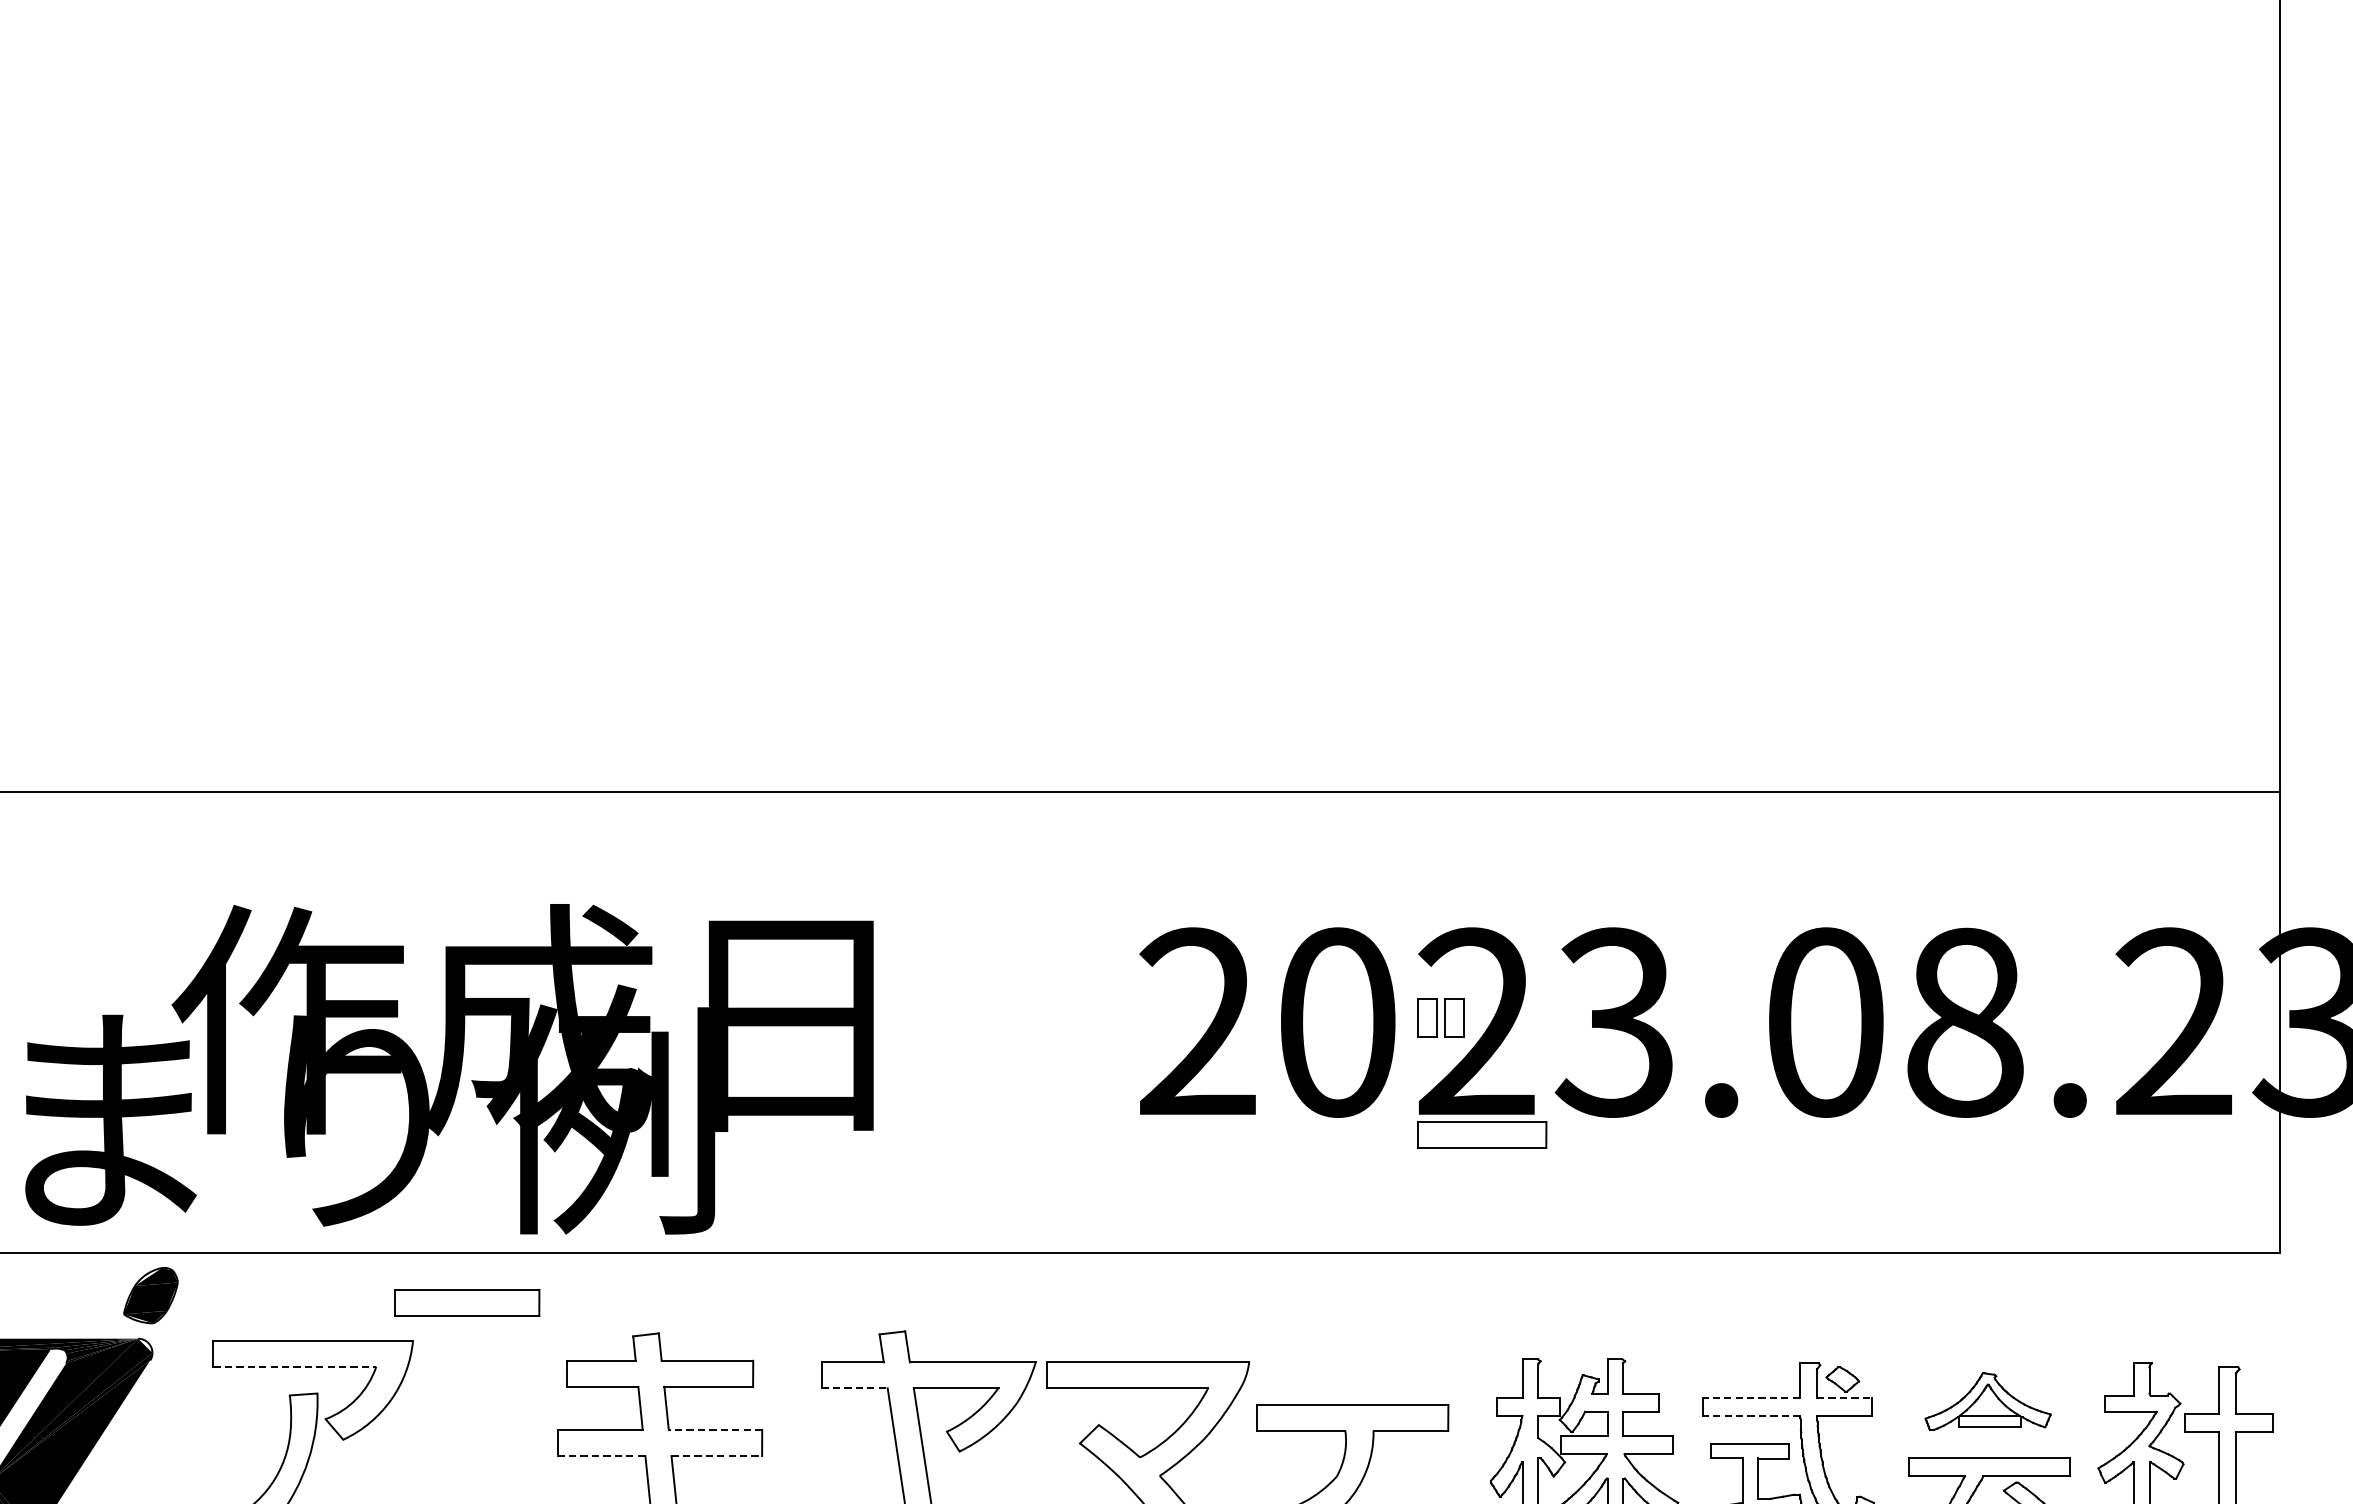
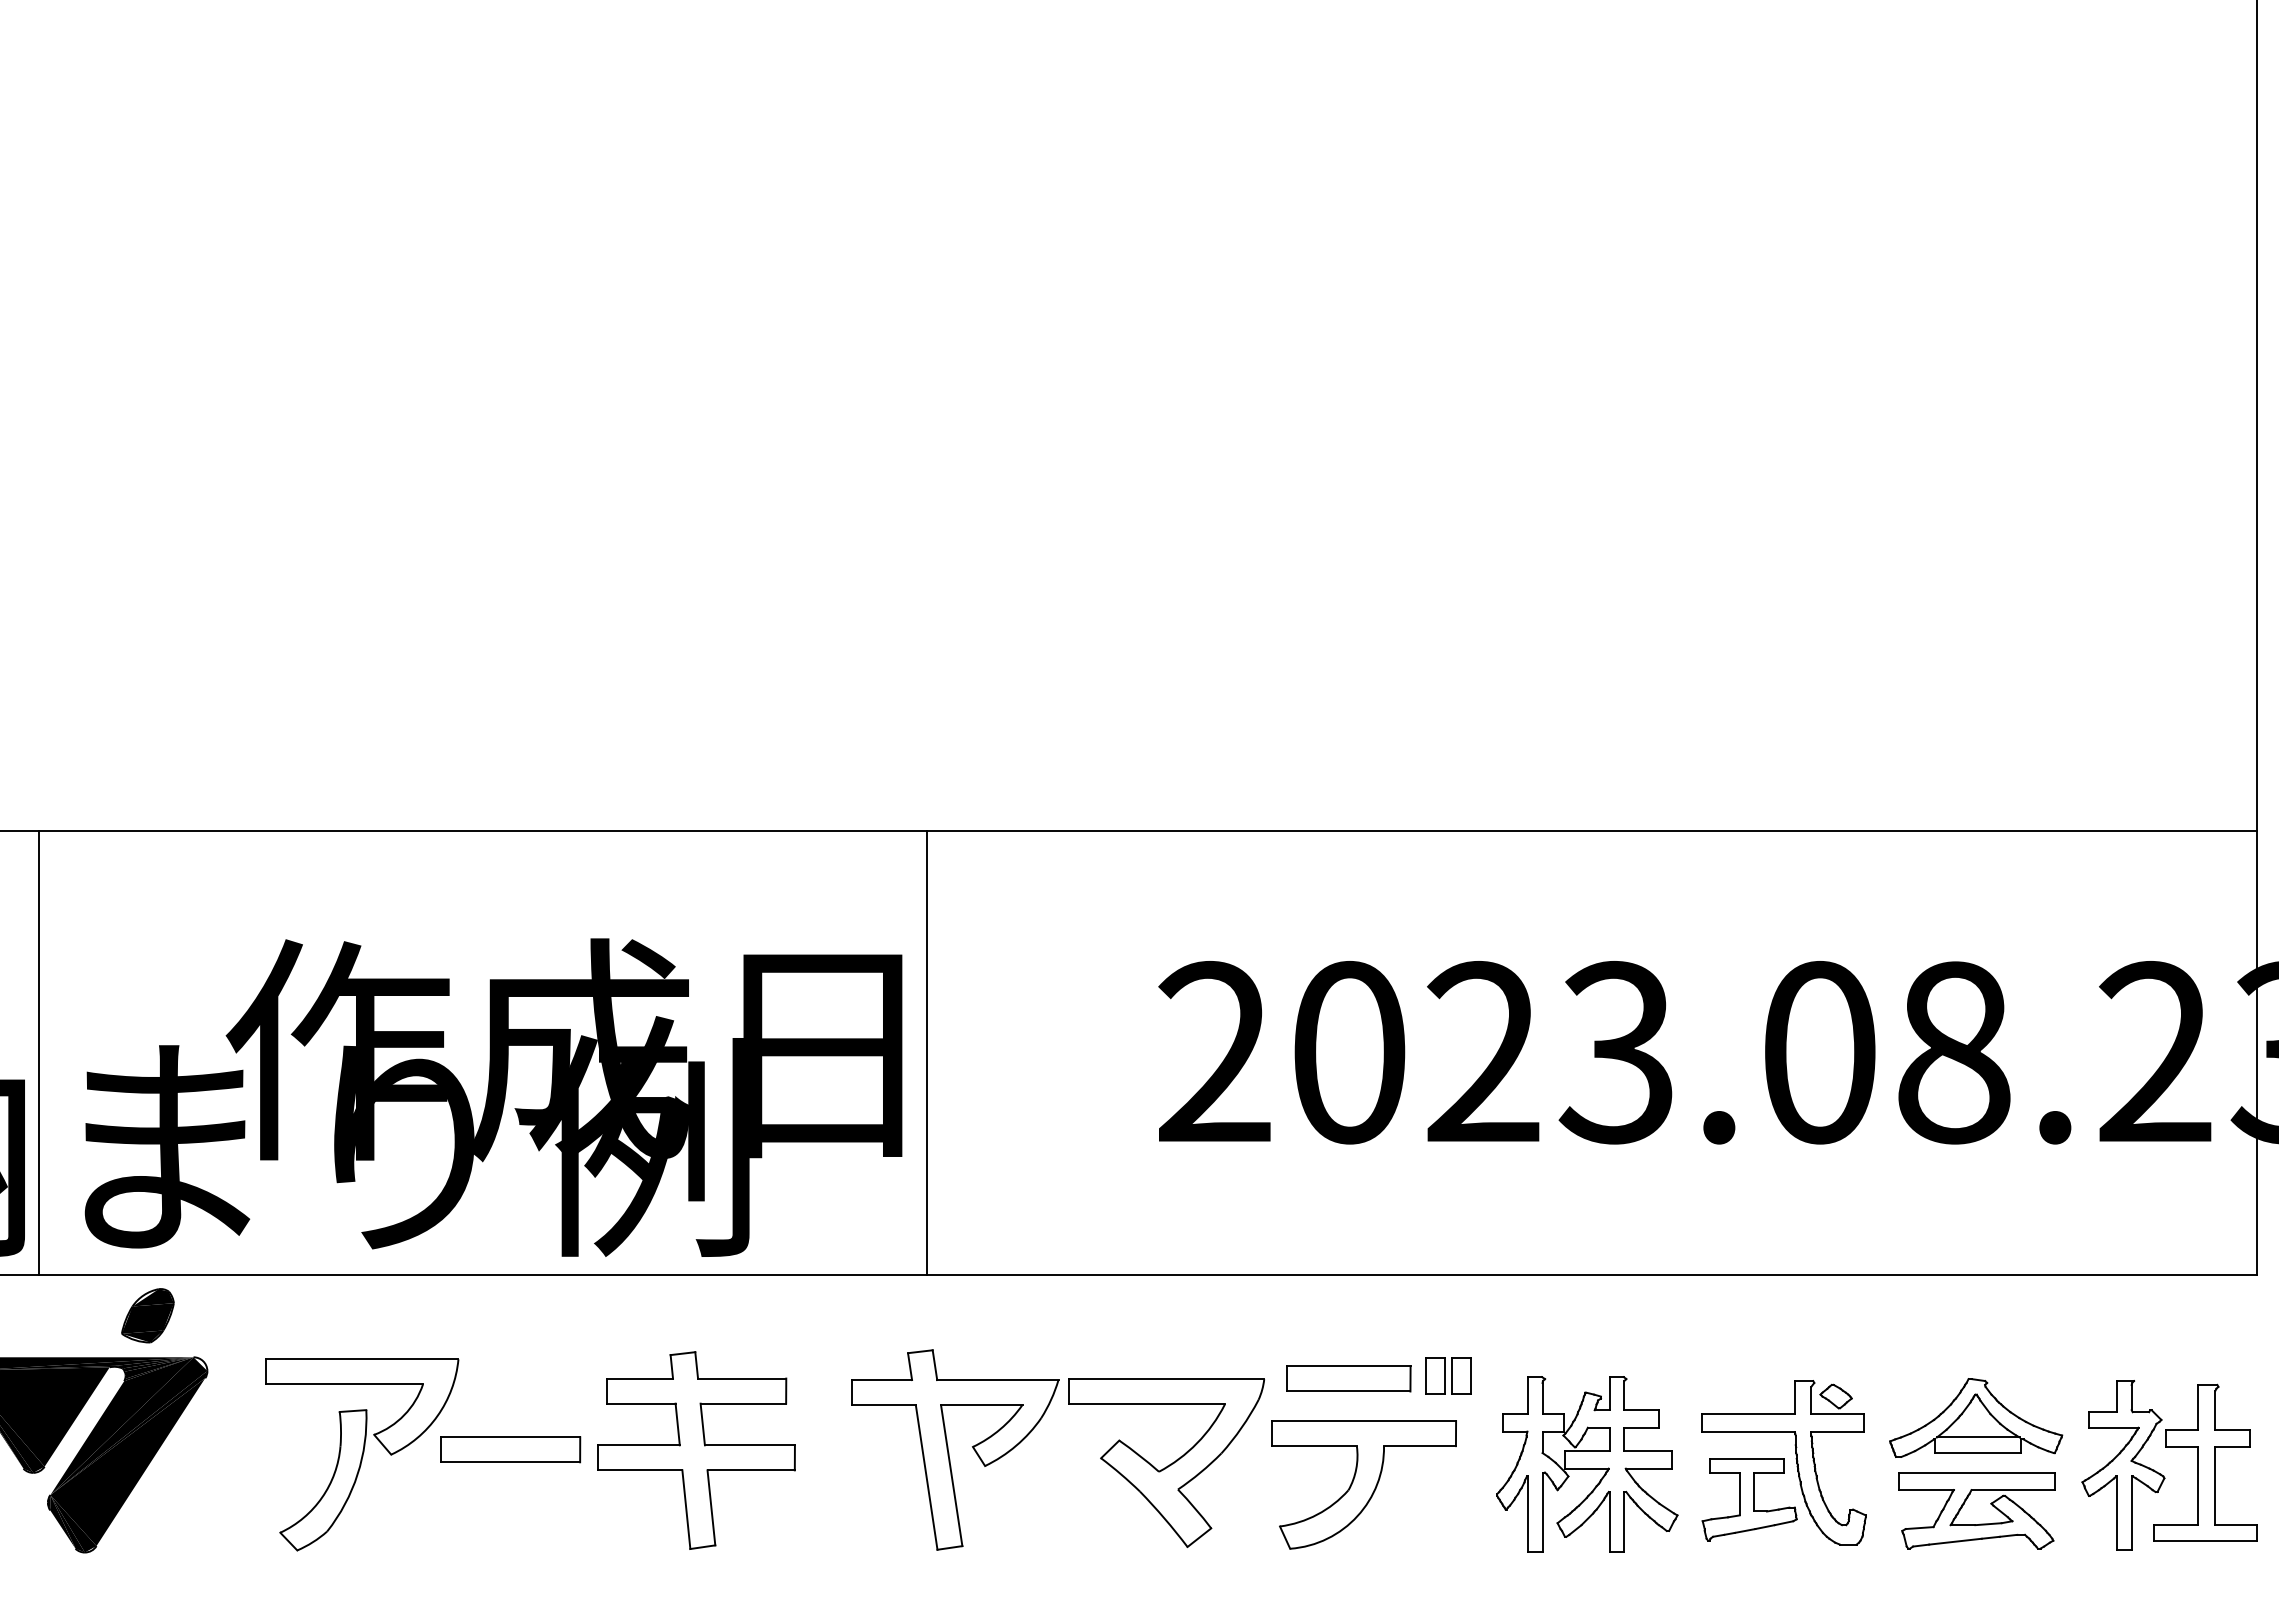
part: (1440, 1017) -> (1448, 1375), moved
line: (898, 1022) -> (926, 1052), added
part: (1482, 1134) -> (1348, 1378), moved
part: (150, 1295) -> (147, 1315), moved
part: (467, 1302) -> (510, 1449), moved
line: (295, 1366) -> (345, 1384), dashed -> solid
line: (854, 1388) -> (883, 1405), dashed -> solid
line: (1751, 1398) -> (1748, 1414), dashed -> solid
line: (1844, 1398) -> (1837, 1414), dashed -> solid
part: (1988, 1401) -> (1976, 1417), size x1.43
line: (1751, 1415) -> (1748, 1431), dashed -> solid
line: (715, 1430) -> (749, 1445), dashed -> solid
line: (601, 1456) -> (640, 1470), dashed -> solid
line: (717, 1456) -> (751, 1470), dashed -> solid

